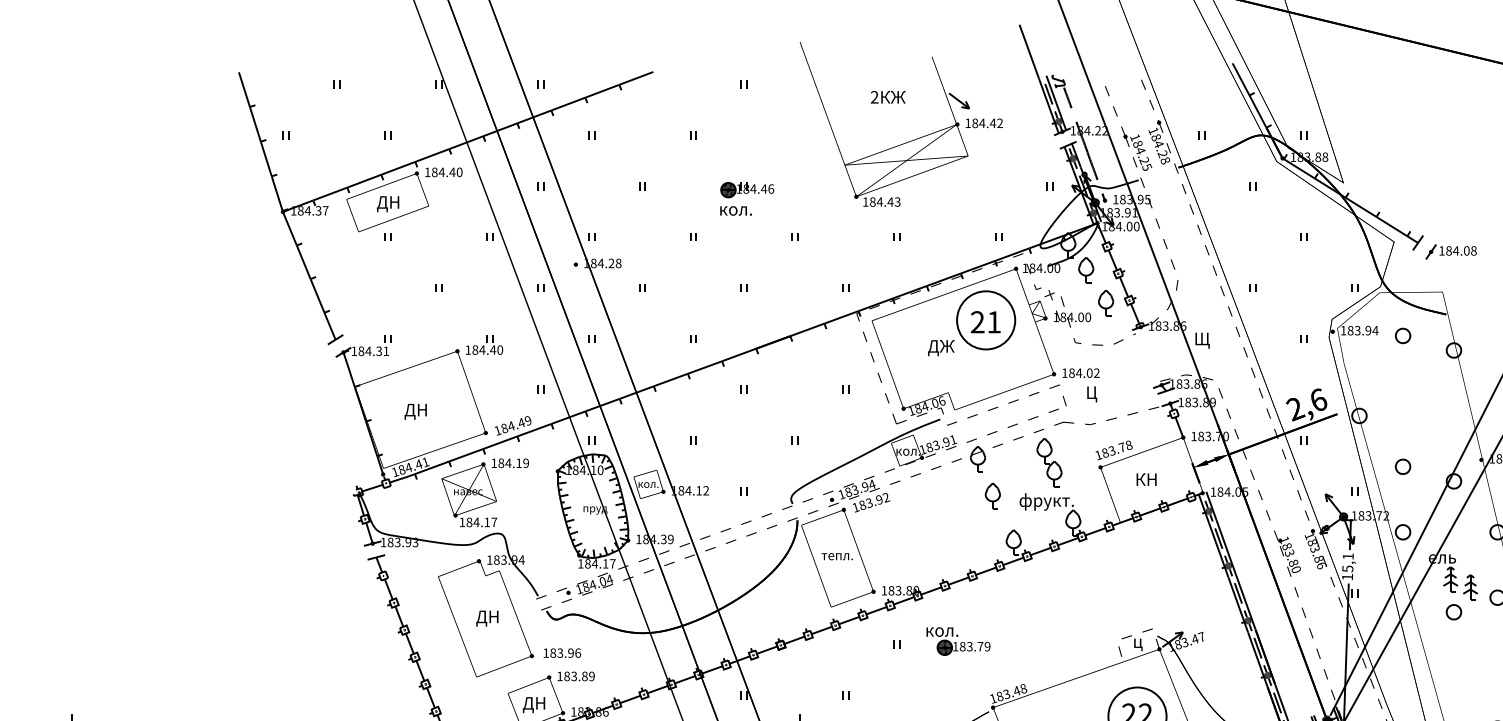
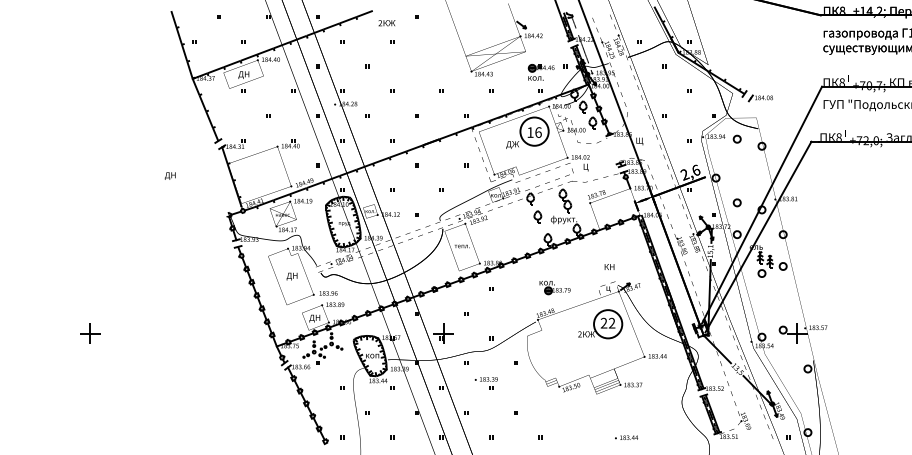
text: (887, 97) -> (386, 23), moved
part: (745, 198) -> (540, 72), moved
text: (985, 322) -> (534, 132), 21 -> 16
text: (414, 410) -> (169, 175), moved
text: (1146, 478) -> (609, 266), moved
part: (957, 643) -> (554, 288), moved

